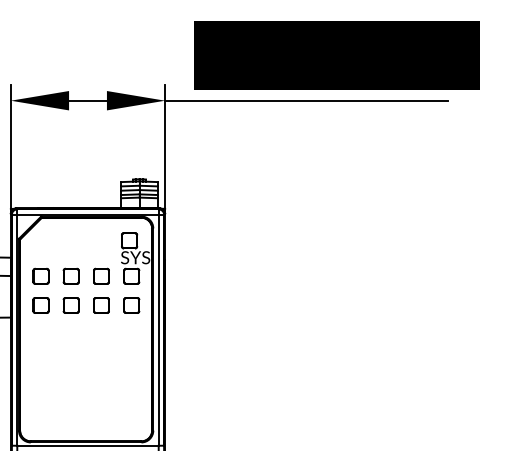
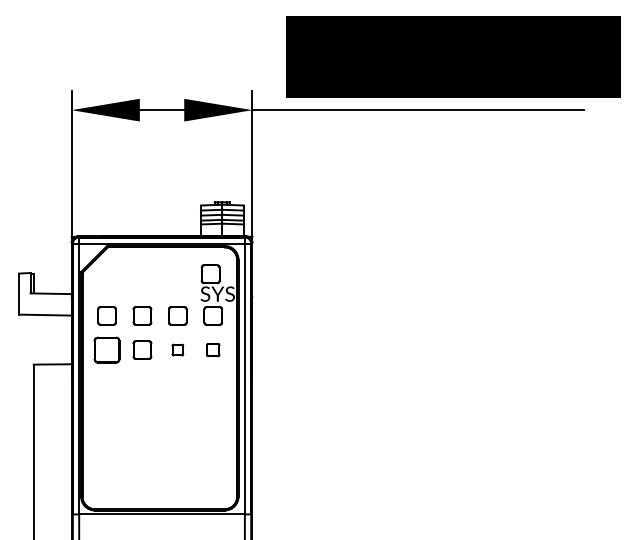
part: (40, 304) -> (106, 349), size x1.4
part: (101, 304) -> (177, 349), size x0.6
part: (131, 304) -> (212, 349), size x0.7

